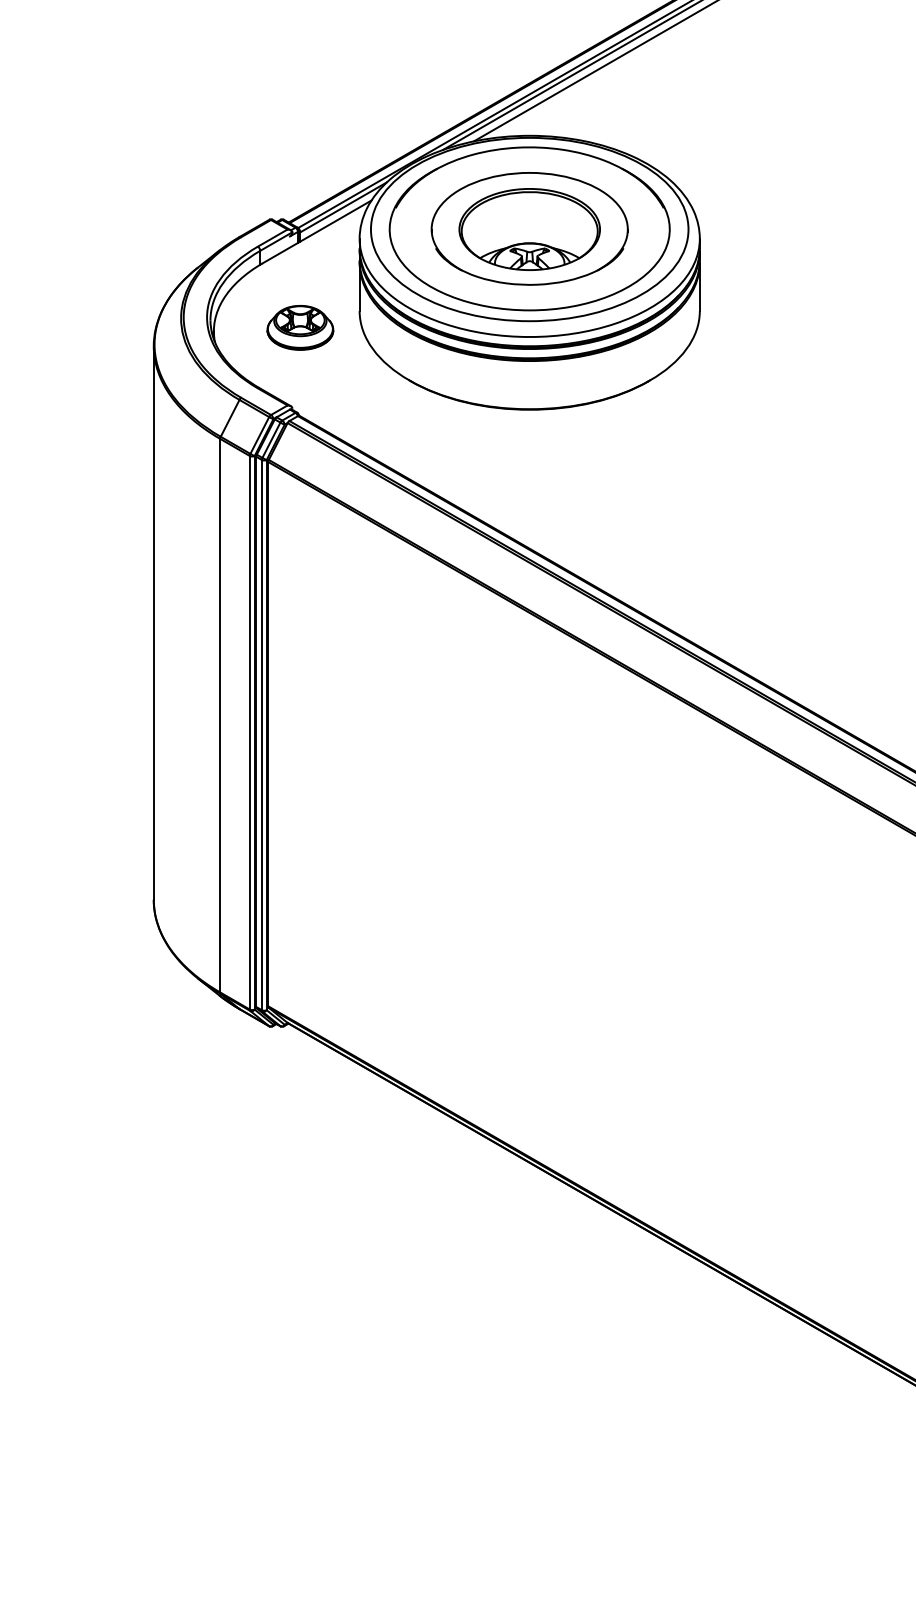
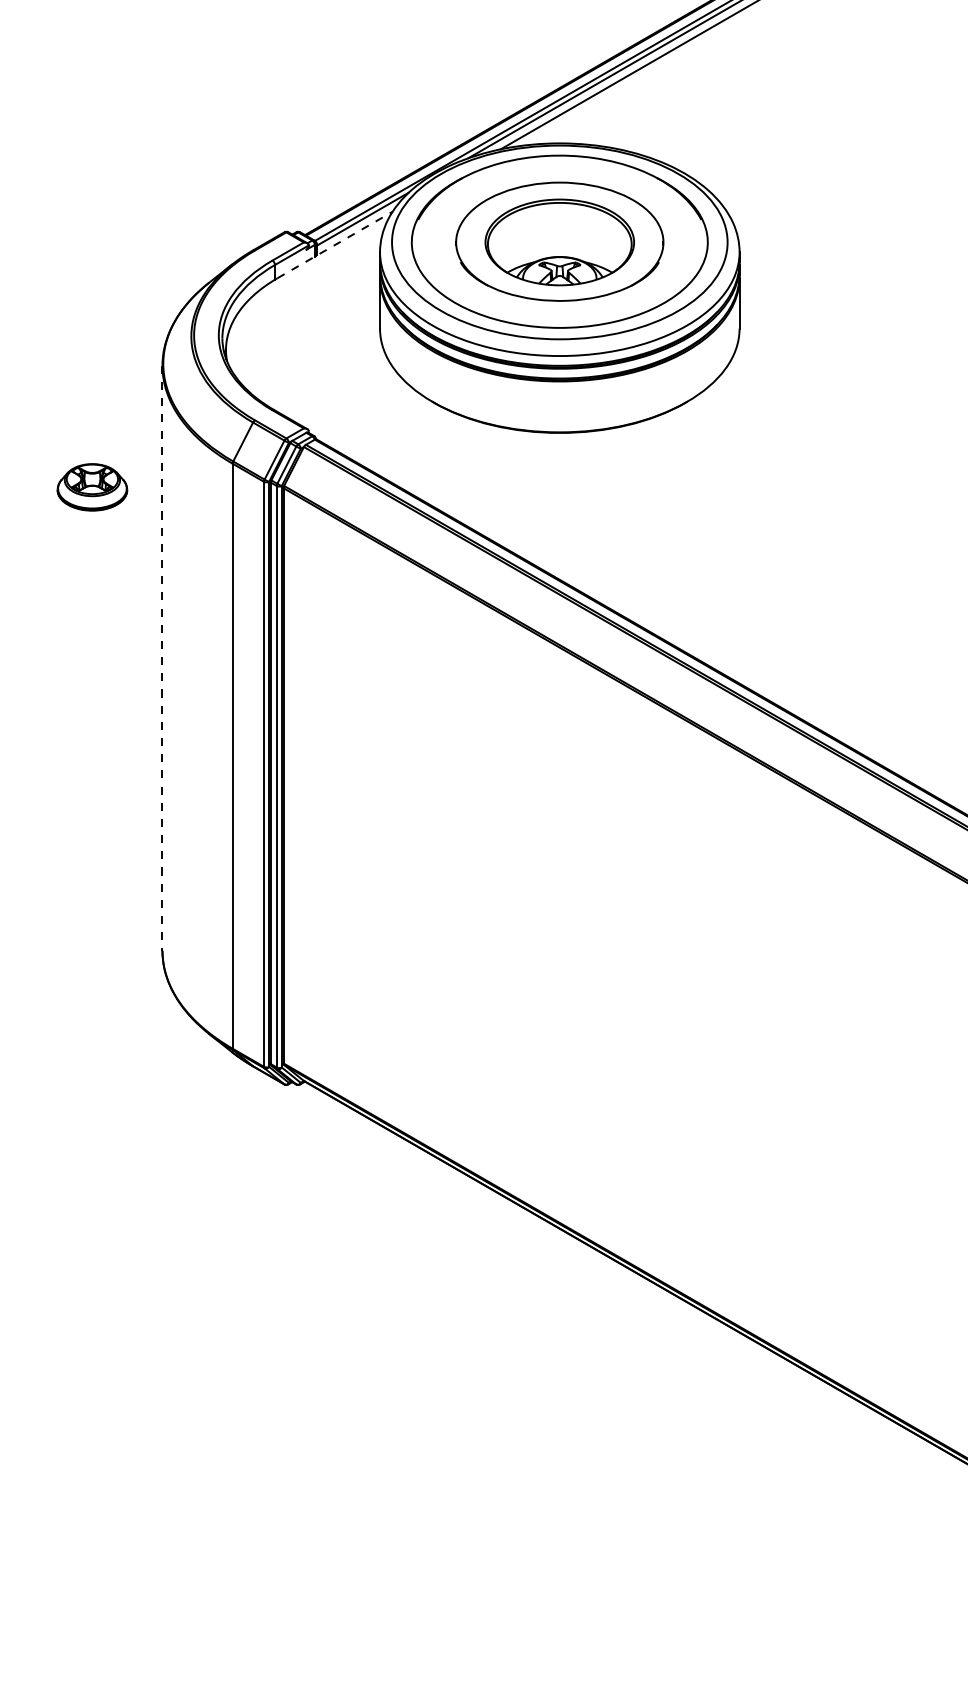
line: (317, 231) -> (335, 244), solid -> dashed
part: (300, 327) -> (92, 487), moved
line: (153, 623) -> (162, 658), solid -> dashed

